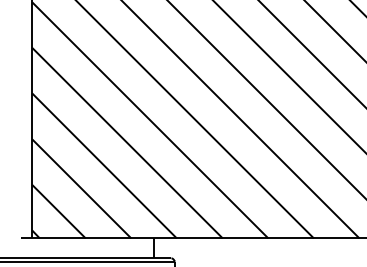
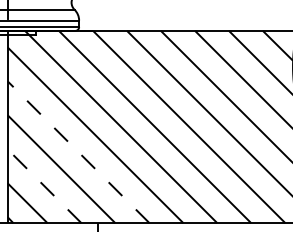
line: (127, 142) -> (78, 151), solid -> dashed
line: (81, 187) -> (44, 185), solid -> dashed

